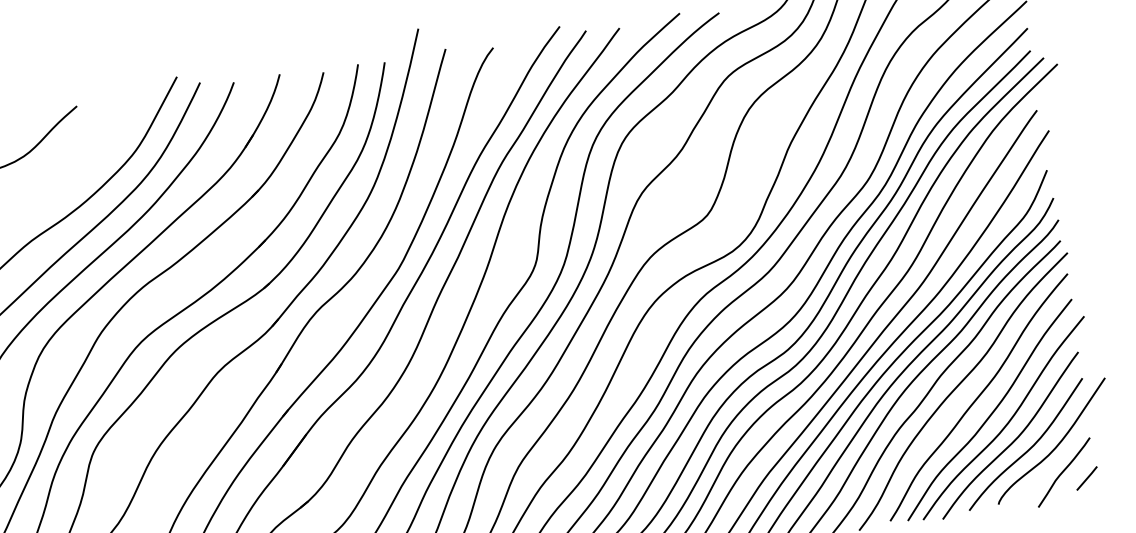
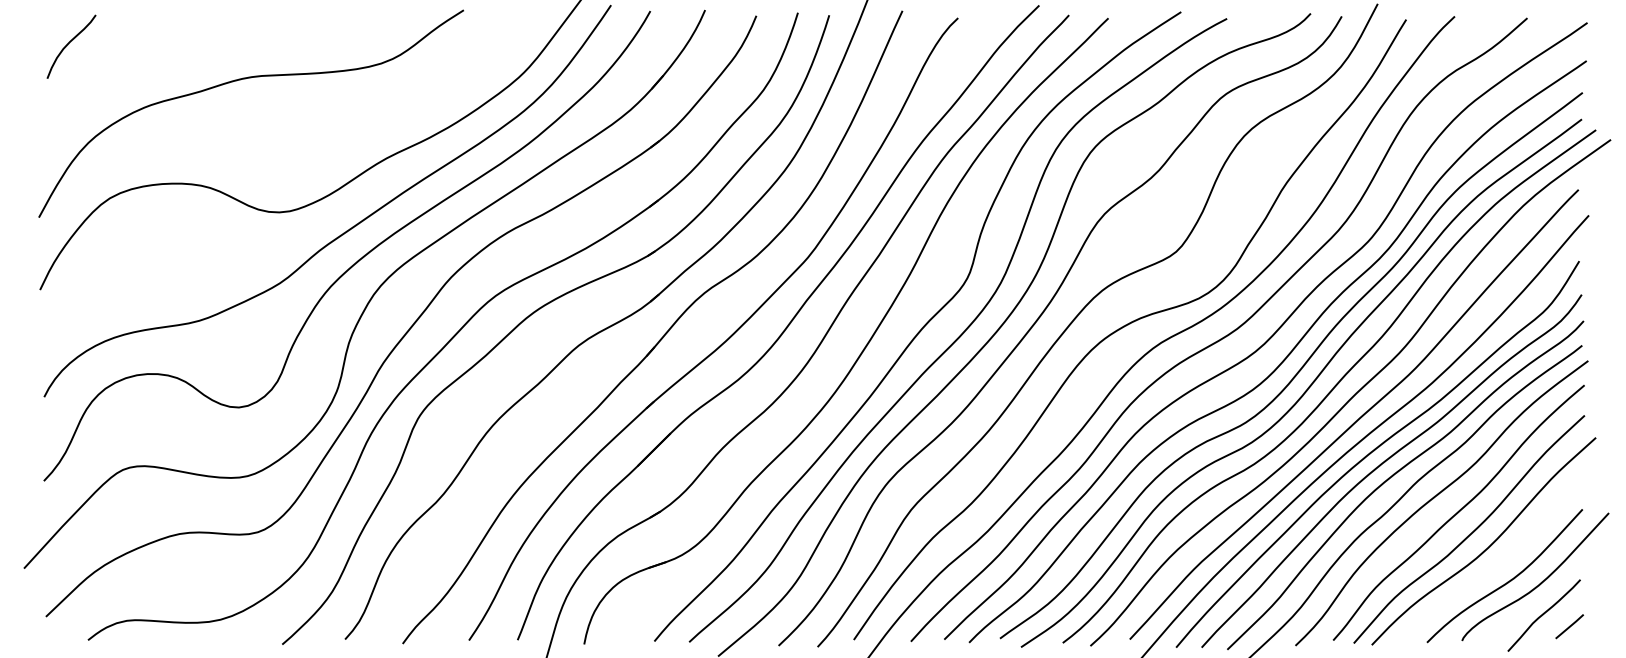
curve: (1015, 438) -> (1493, 567), removed

